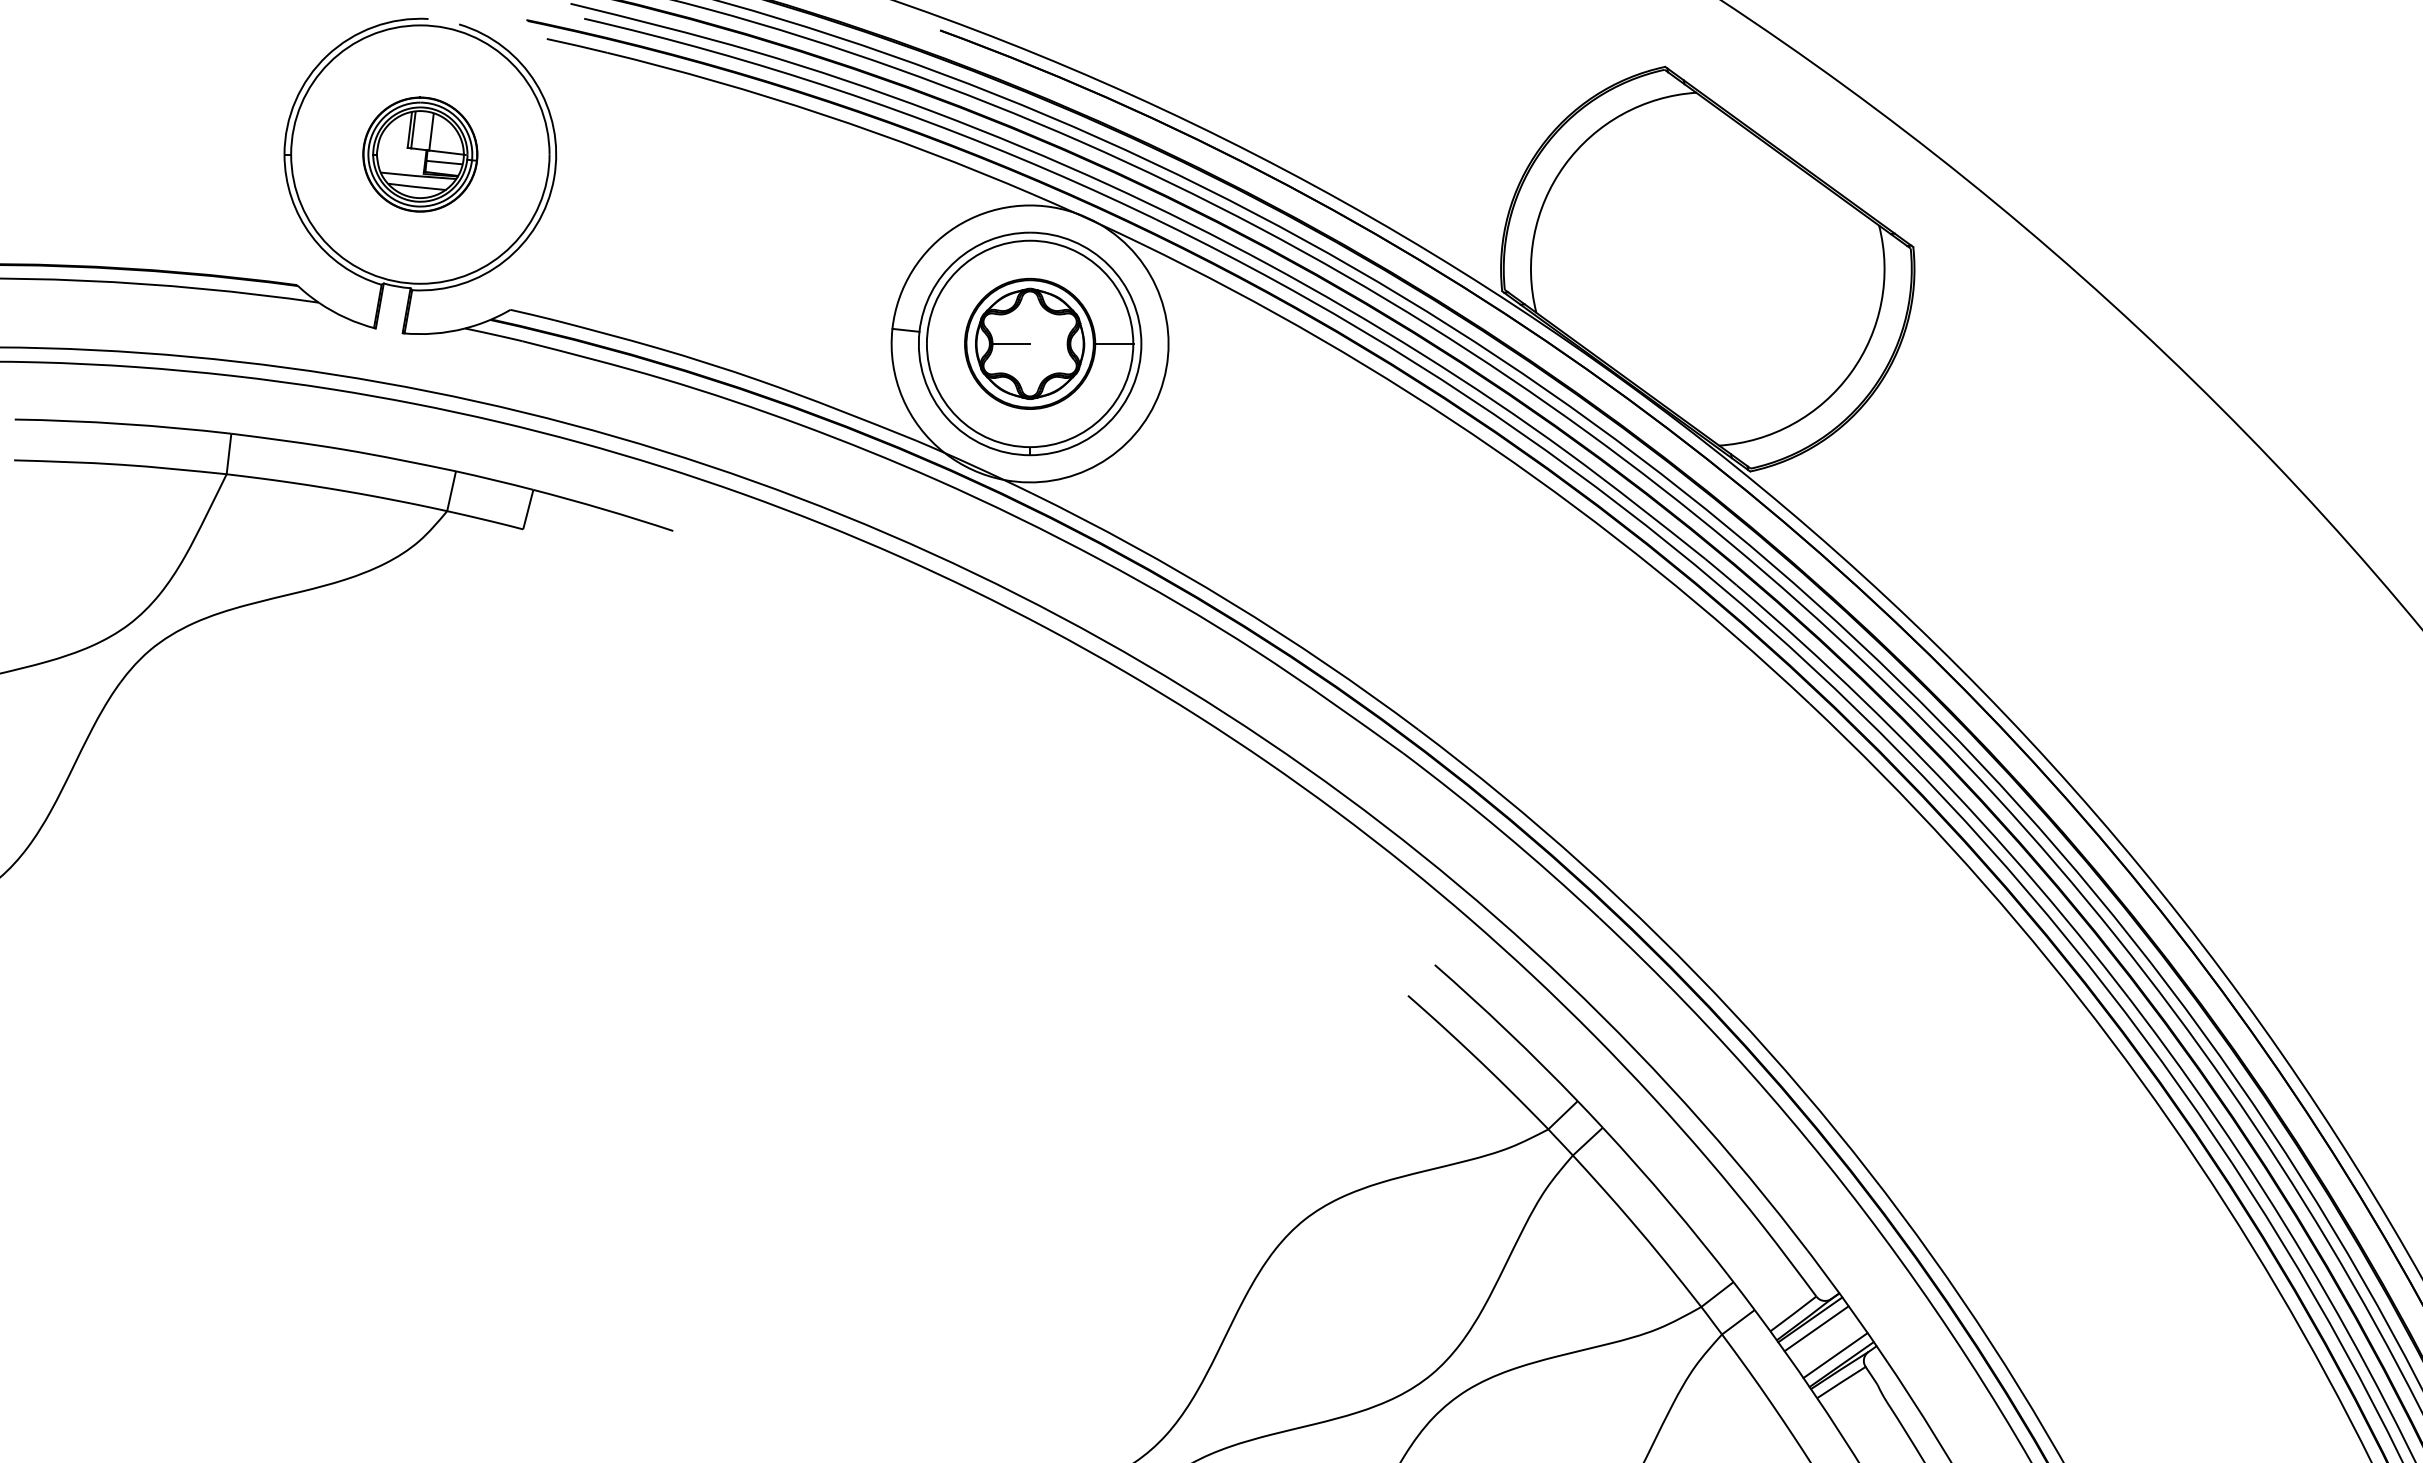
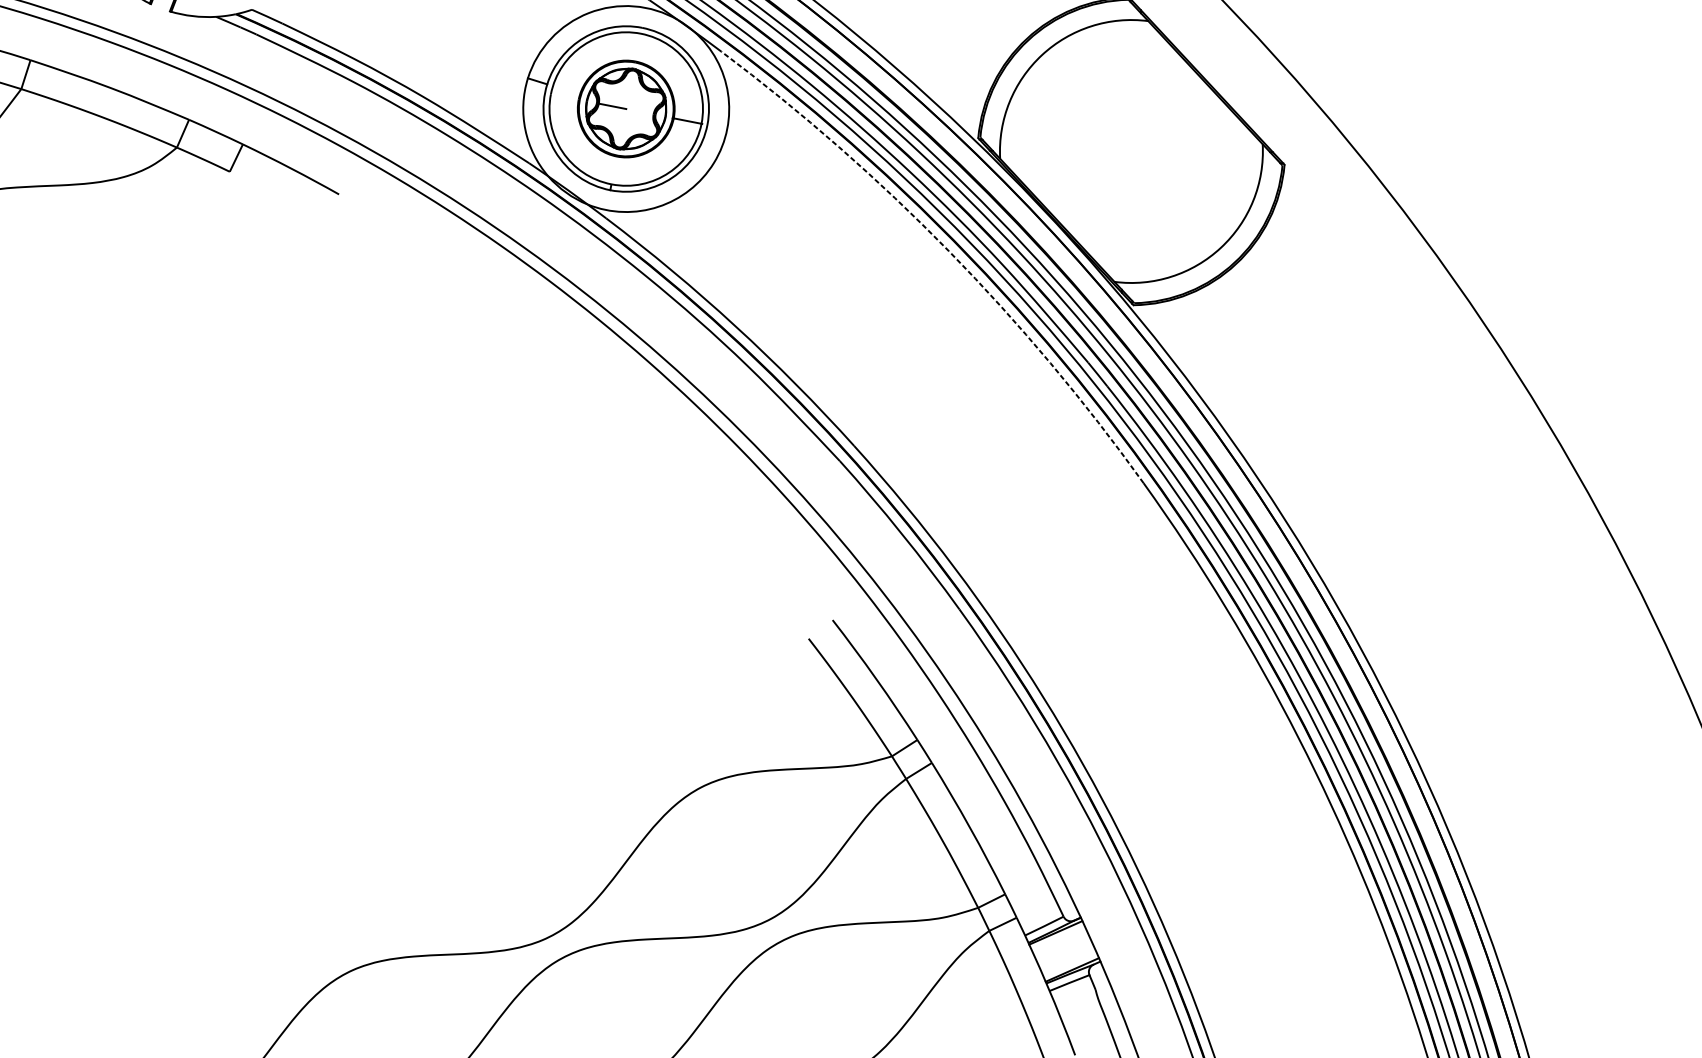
arc: (1492, 448) -> (948, 251), solid -> dashed
line: (1816, 1328) -> (1059, 940), removed
line: (1835, 1355) -> (1069, 962), removed

